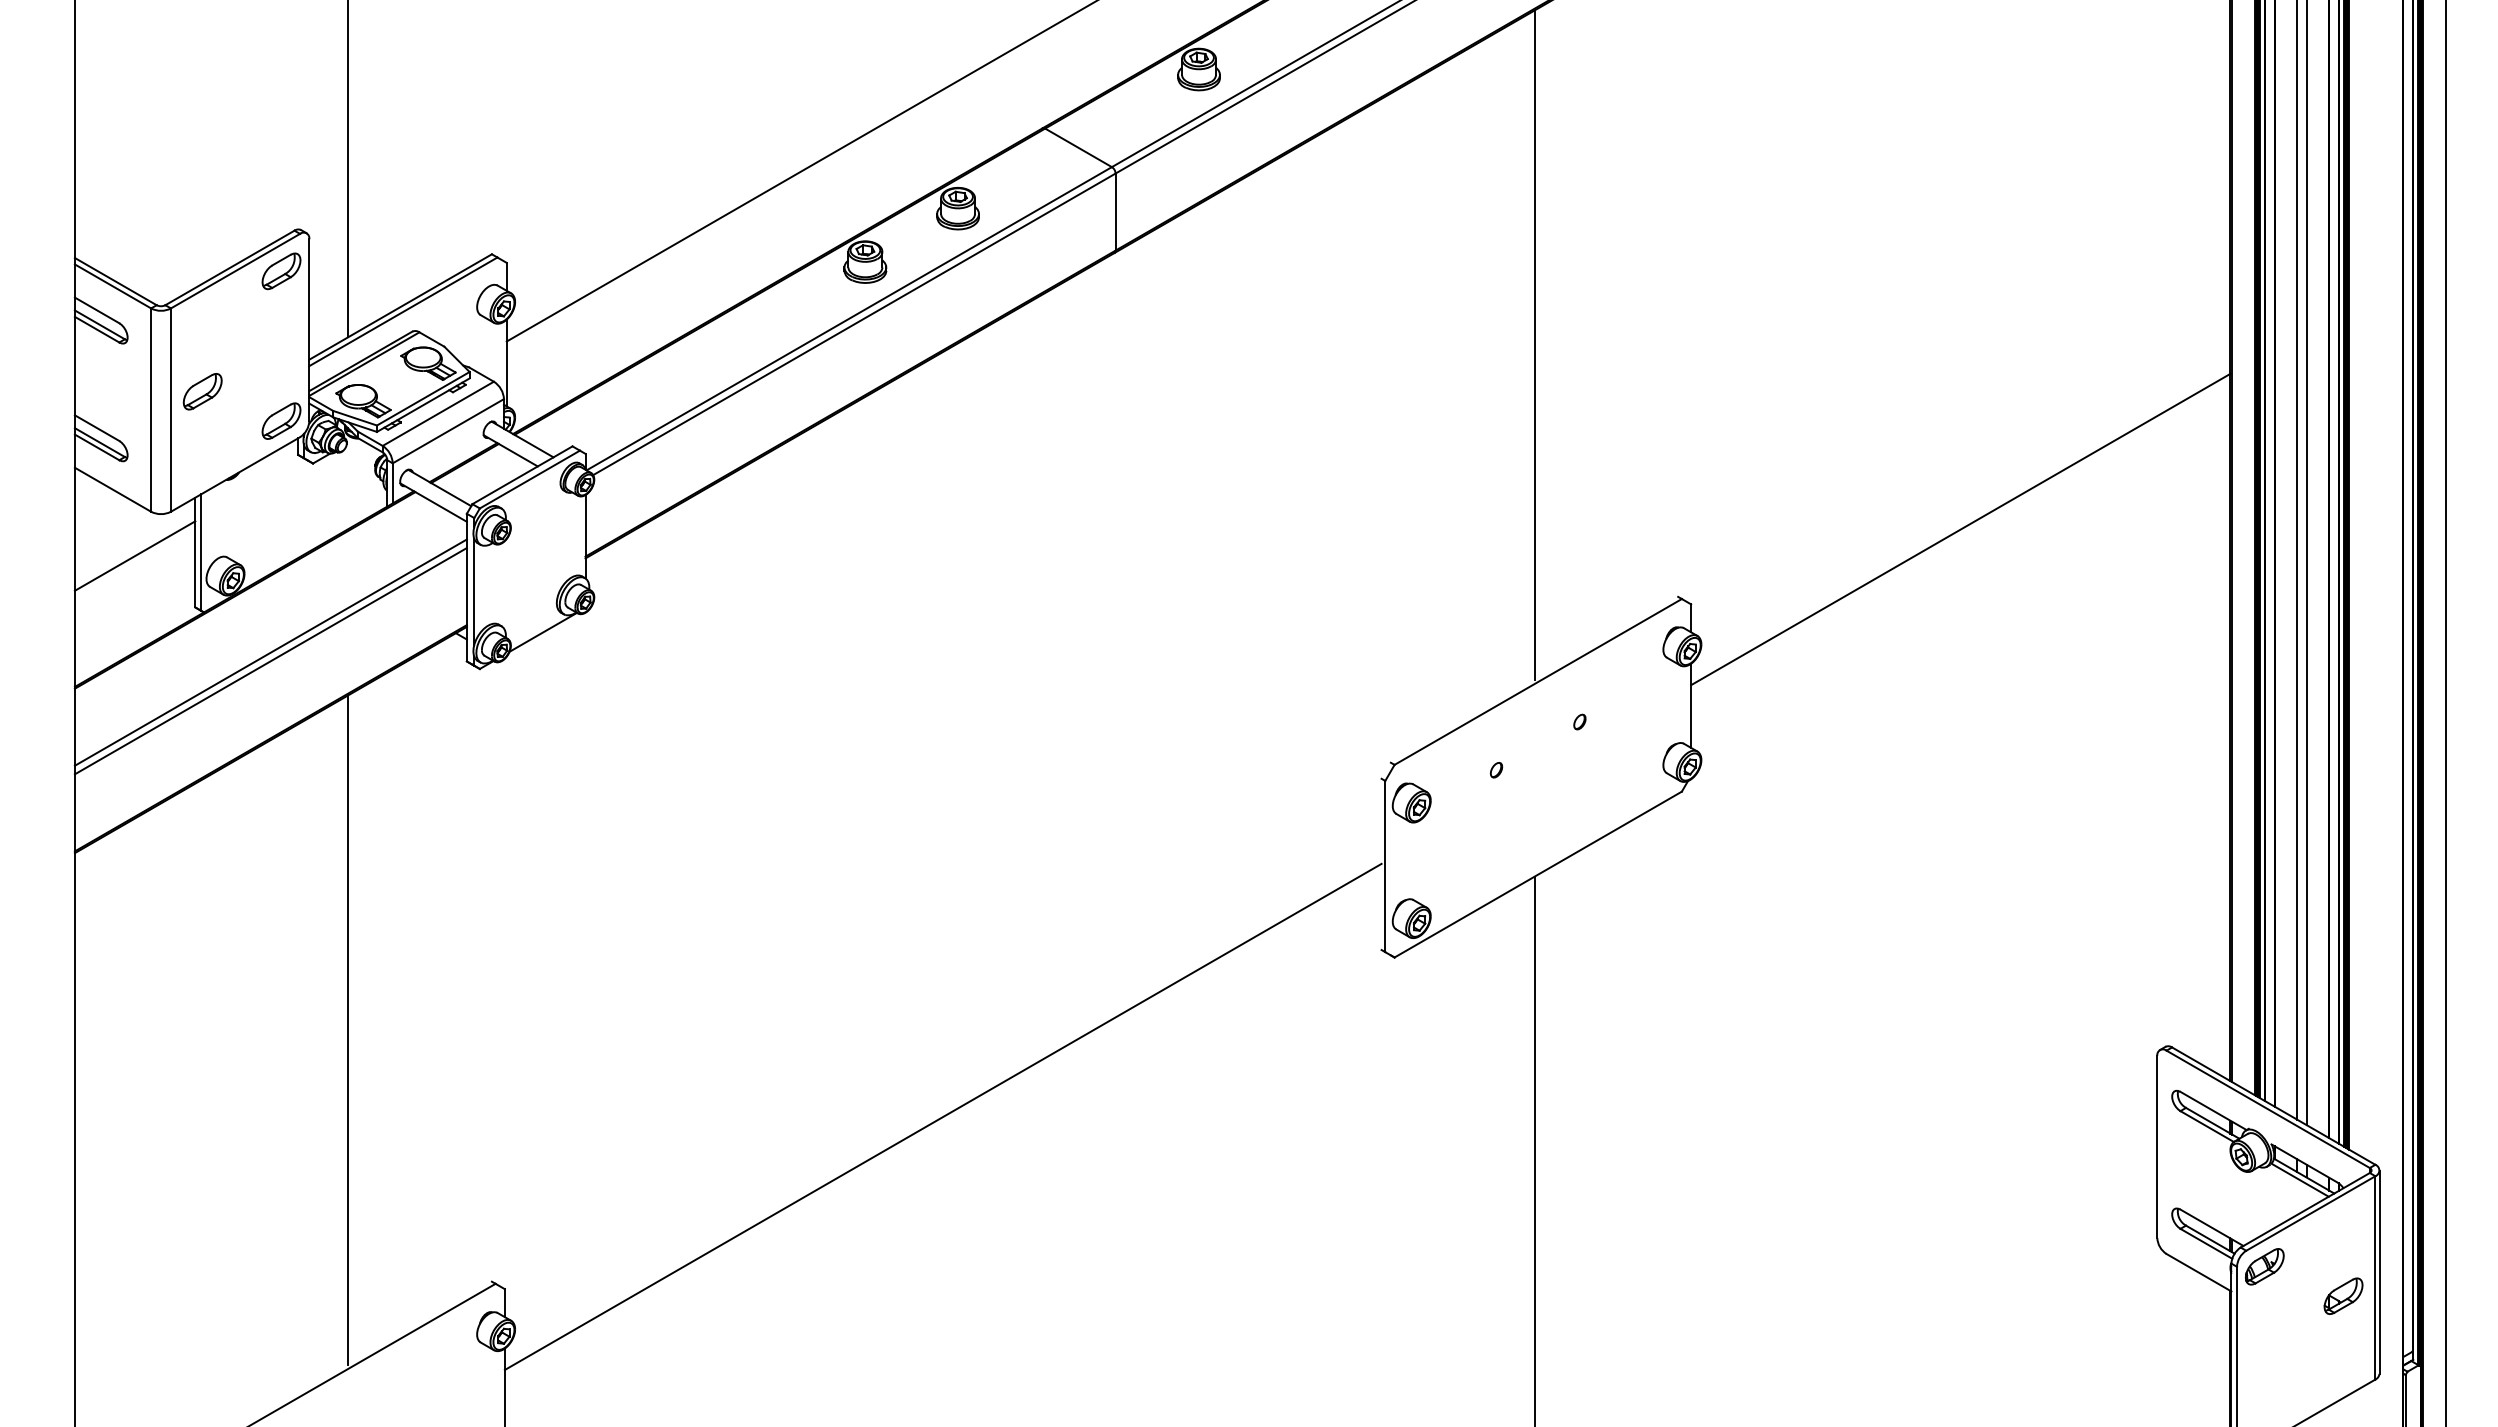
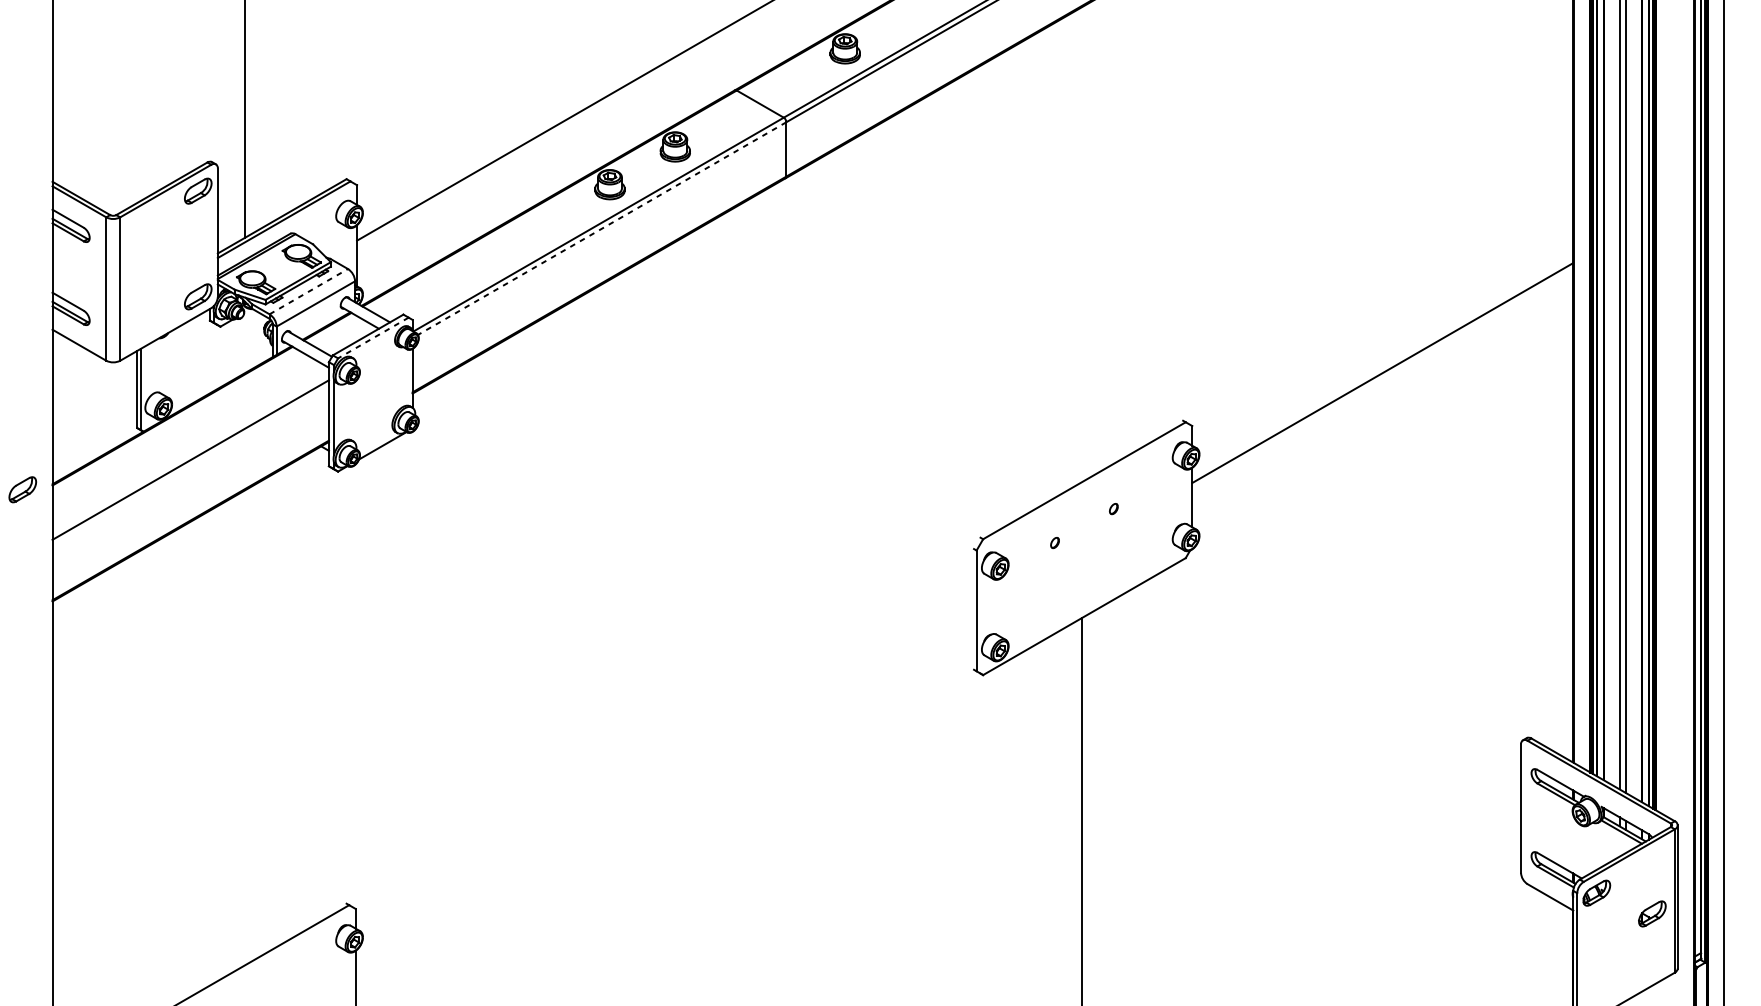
line: (854, 324) -> (602, 228), solid -> dashed
line: (1534, 344) -> (1081, 242), removed
part: (202, 391) -> (22, 489), moved
line: (438, 413) -> (308, 291), solid -> dashed
line: (529, 479) -> (373, 337), solid -> dashed
line: (134, 555) -> (94, 391), removed
line: (270, 661) -> (190, 466), removed
line: (348, 1029) -> (245, 725), removed
line: (942, 1116) -> (664, 787), removed

